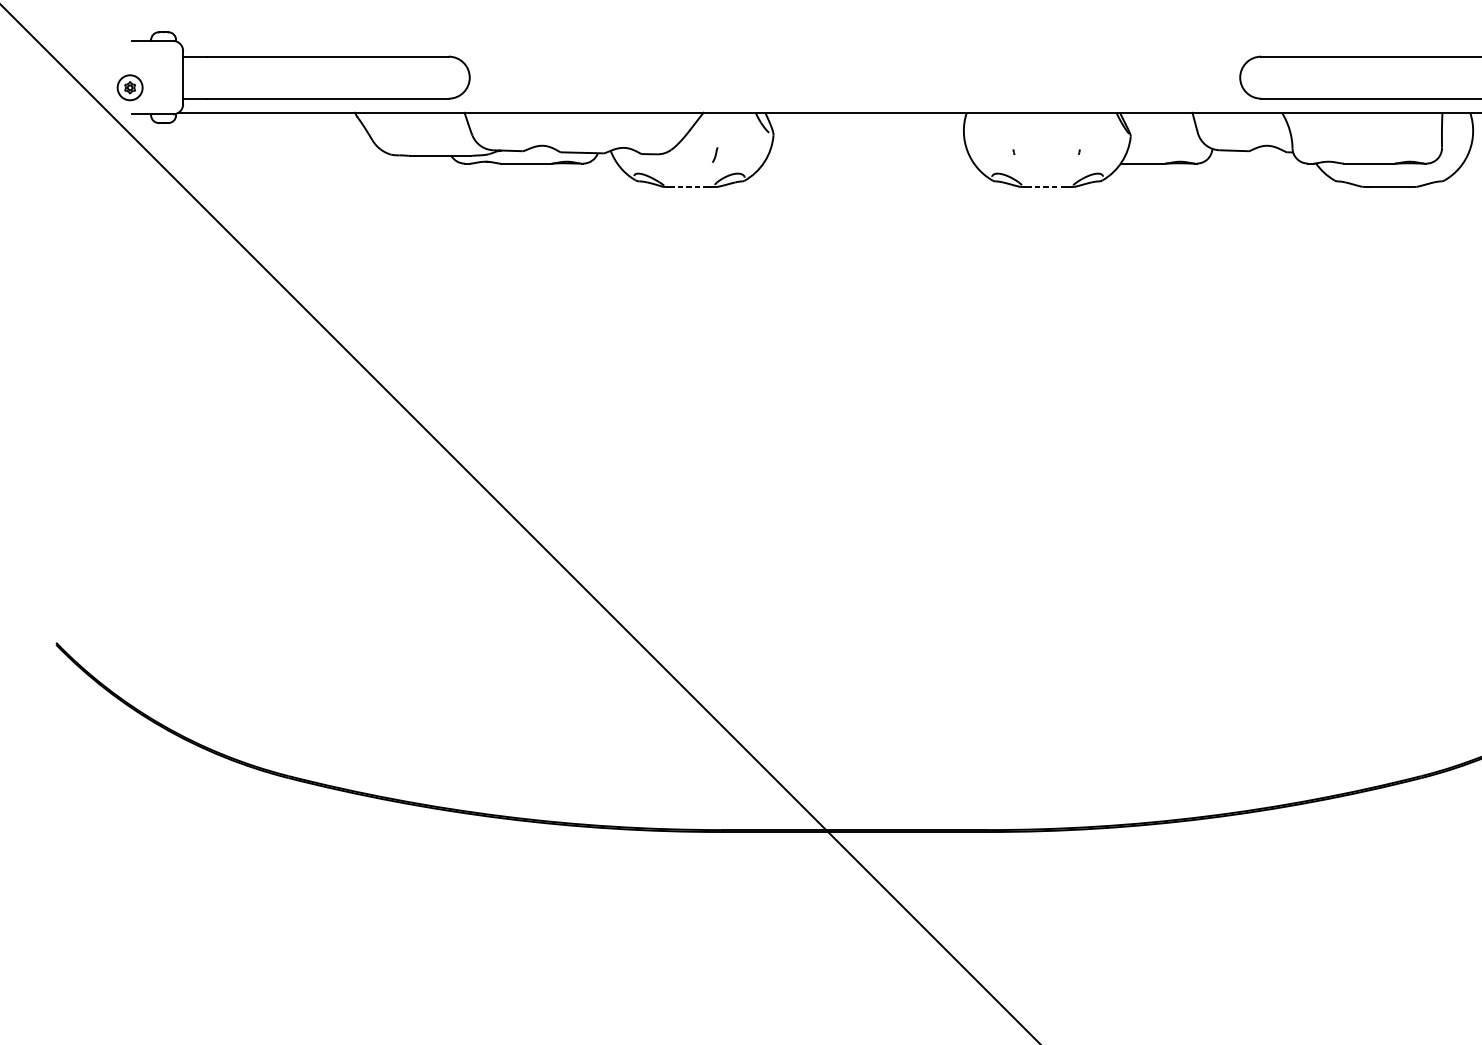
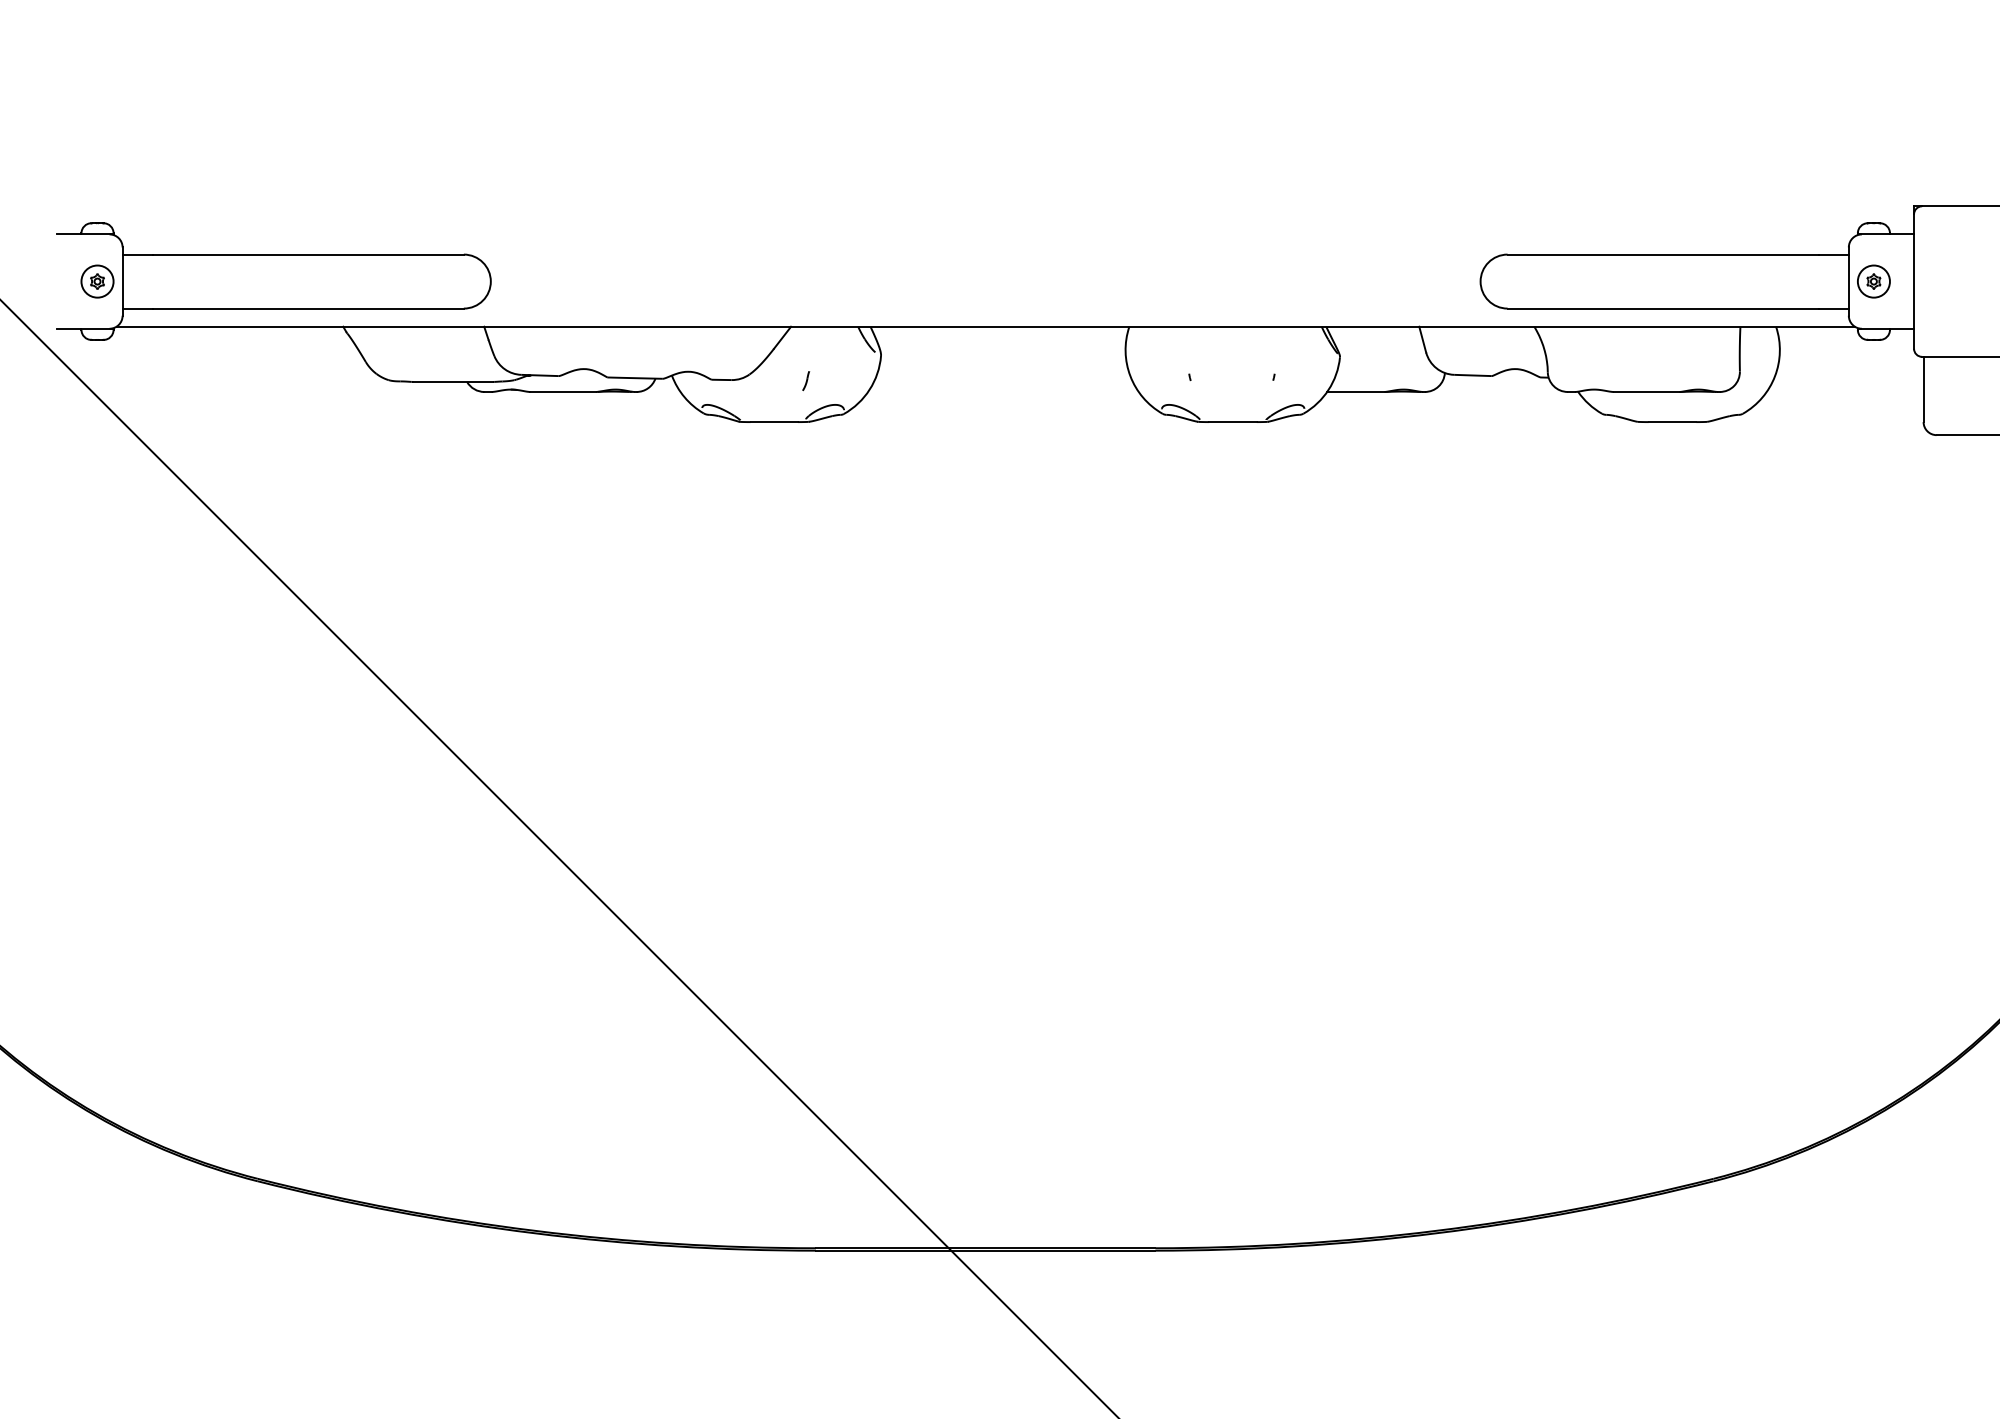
part: (130, 87) -> (97, 281), moved
line: (690, 187) -> (774, 422), dashed -> solid
line: (1047, 187) -> (1232, 422), dashed -> solid

